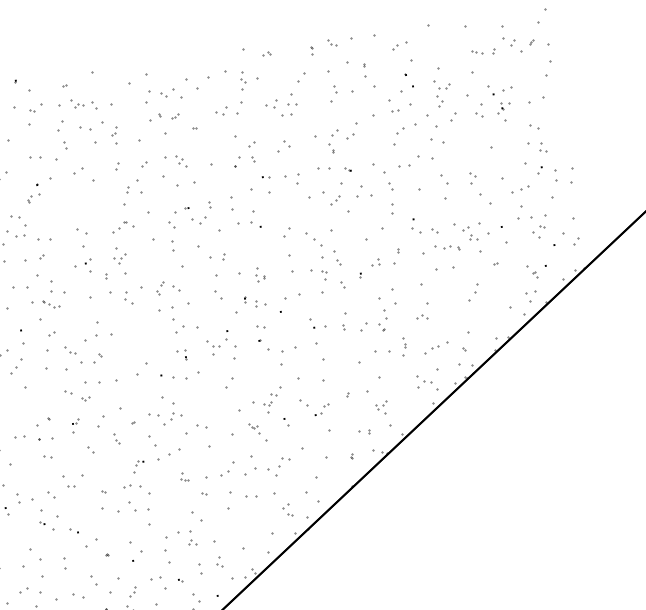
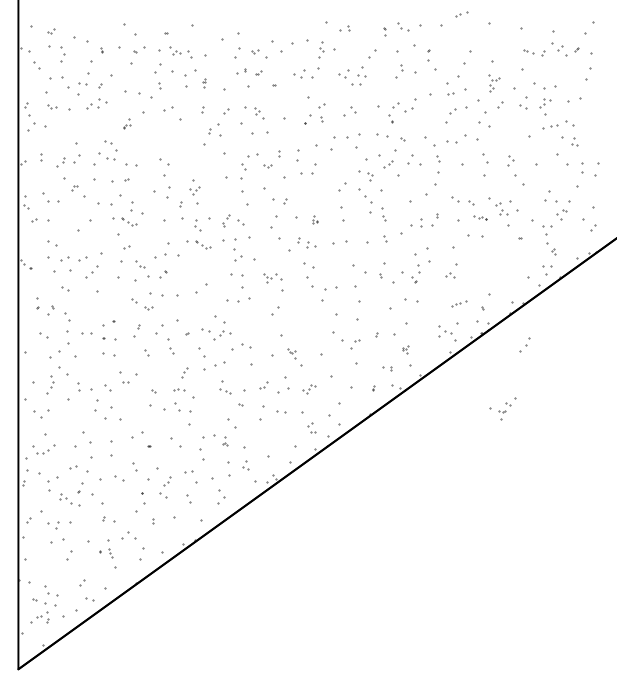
part: (333, 43) -> (404, 27), size x1.6
part: (399, 45) -> (461, 14), moved
part: (266, 53) -> (345, 28), size x1.6
part: (507, 89) -> (550, 87), size x1.6
part: (167, 92) -> (254, 51), size x0.6
part: (442, 93) -> (493, 83), size x0.7
part: (84, 128) -> (178, 73), size x1.6
part: (115, 135) -> (204, 82), size x0.6
part: (35, 157) -> (132, 92), size x1.6
part: (298, 178) -> (358, 141), size x1.6
part: (520, 188) -> (550, 126), moved
part: (33, 193) -> (126, 123), size x0.6
part: (391, 208) -> (436, 177), size x1.6
part: (199, 220) -> (267, 166), size x0.6
part: (123, 227) -> (201, 163), removed
part: (172, 246) -> (241, 185), size x1.6
part: (447, 246) -> (480, 217), size x0.6
part: (525, 251) -> (547, 230), added
part: (375, 261) -> (416, 222), size x1.6
part: (260, 273) -> (314, 219), size x0.6
part: (318, 274) -> (365, 175), moved
part: (473, 291) -> (524, 344), moved
part: (217, 294) -> (275, 232), size x1.6
part: (132, 319) -> (198, 244), added
part: (261, 326) -> (309, 265), size x1.6
part: (363, 326) -> (398, 277), size x1.6
part: (221, 346) -> (272, 278), size x0.7
part: (403, 346) -> (430, 299), removed
part: (436, 347) -> (459, 303), size x0.7
part: (182, 355) -> (237, 281), size x1.6
part: (267, 400) -> (502, 408), moved
part: (303, 402) -> (337, 336), size x1.6
part: (382, 407) -> (405, 349), size x0.6
part: (116, 438) -> (170, 346), size x1.6
part: (47, 456) -> (108, 353), size x1.6
part: (279, 466) -> (309, 389), size x0.6
part: (227, 469) -> (263, 385), size x0.6
part: (184, 477) -> (225, 387), size x1.6
part: (132, 486) -> (179, 389), size x0.7
part: (192, 538) -> (225, 441), size x0.6
part: (65, 562) -> (112, 448), size x1.6
part: (199, 568) -> (228, 468), size x1.6

